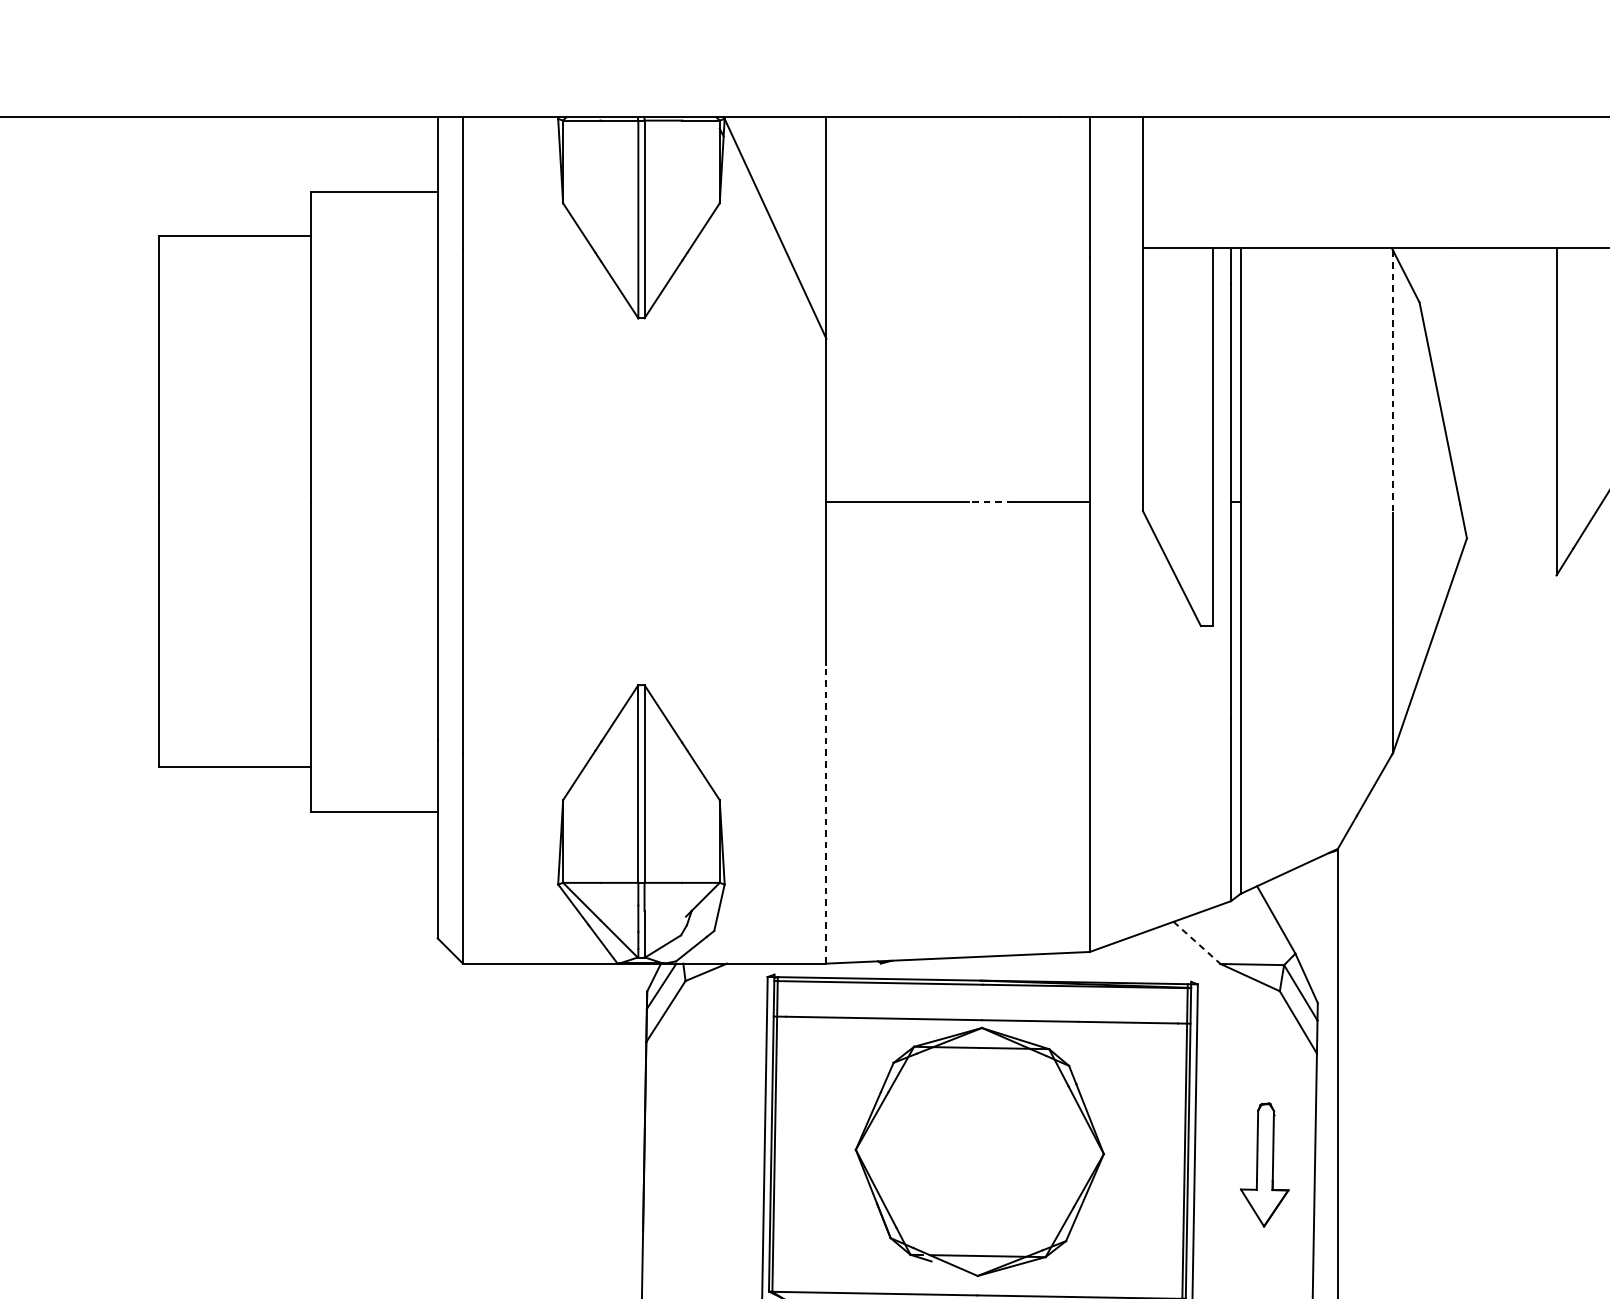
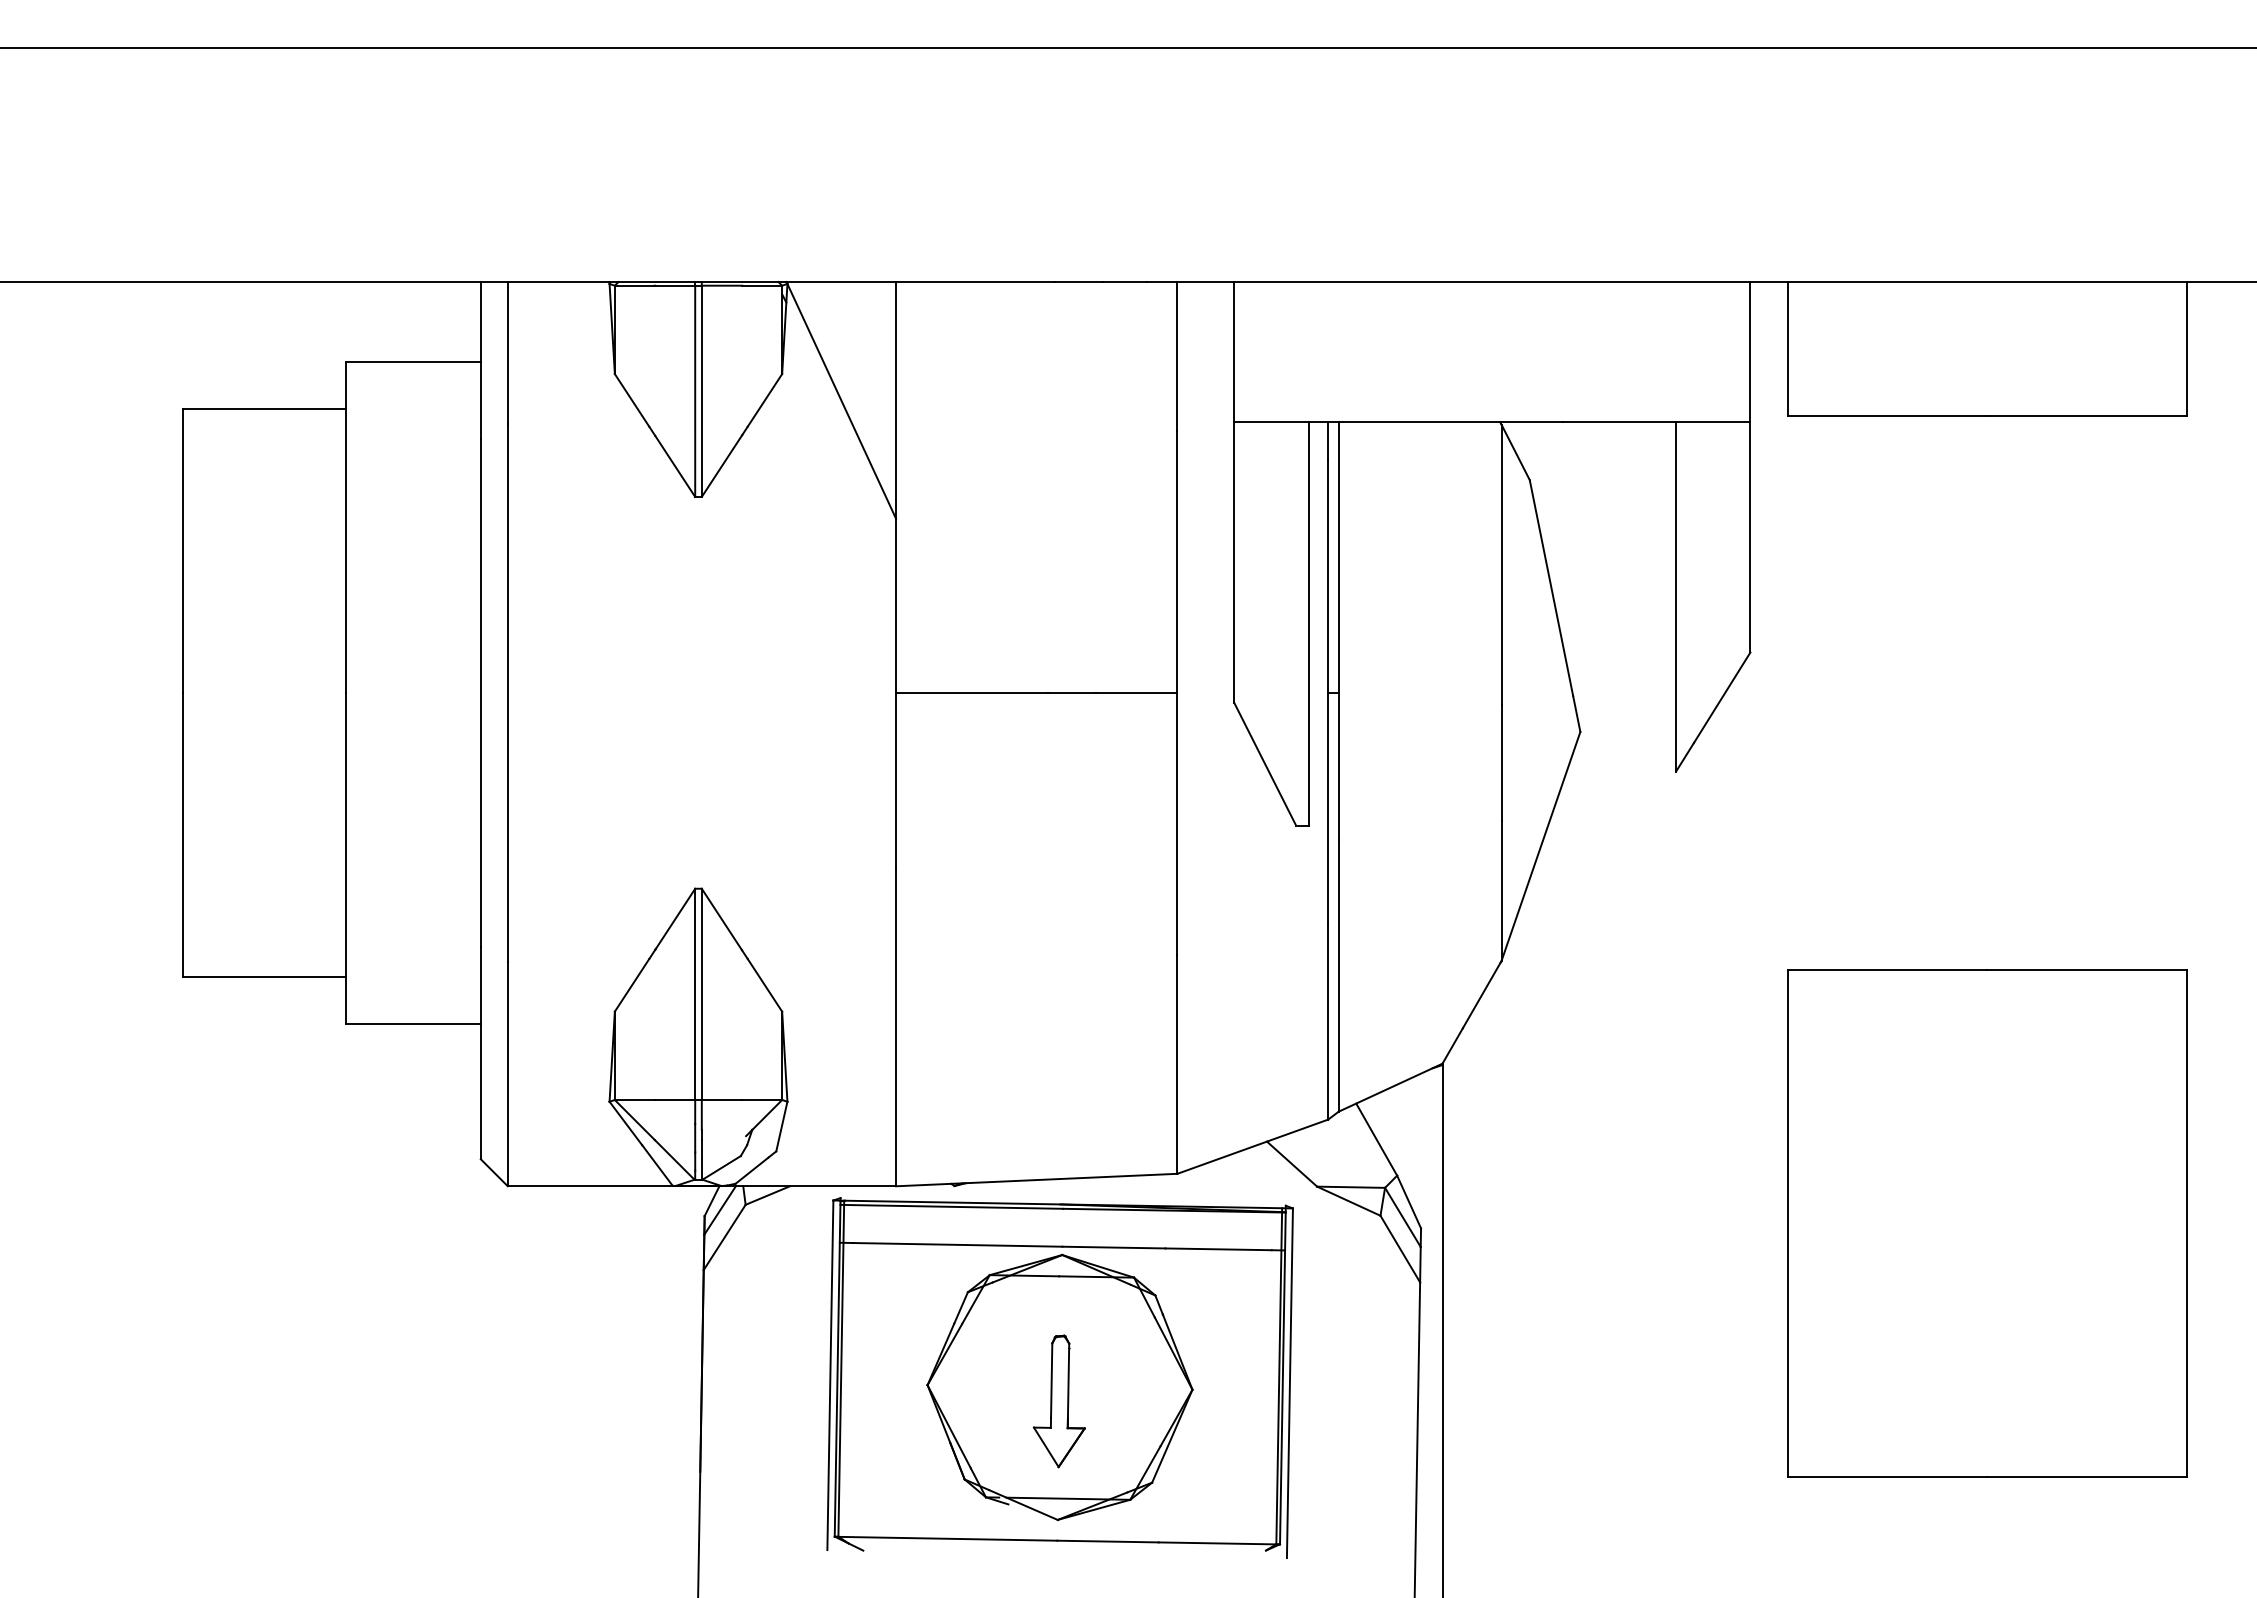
line: (1393, 382) -> (1501, 565), dashed -> solid
line: (990, 501) -> (1071, 692), dashed -> solid
line: (826, 814) -> (896, 1026), dashed -> solid
line: (1197, 943) -> (1292, 1164), dashed -> solid
part: (1263, 1165) -> (1058, 1401), moved

